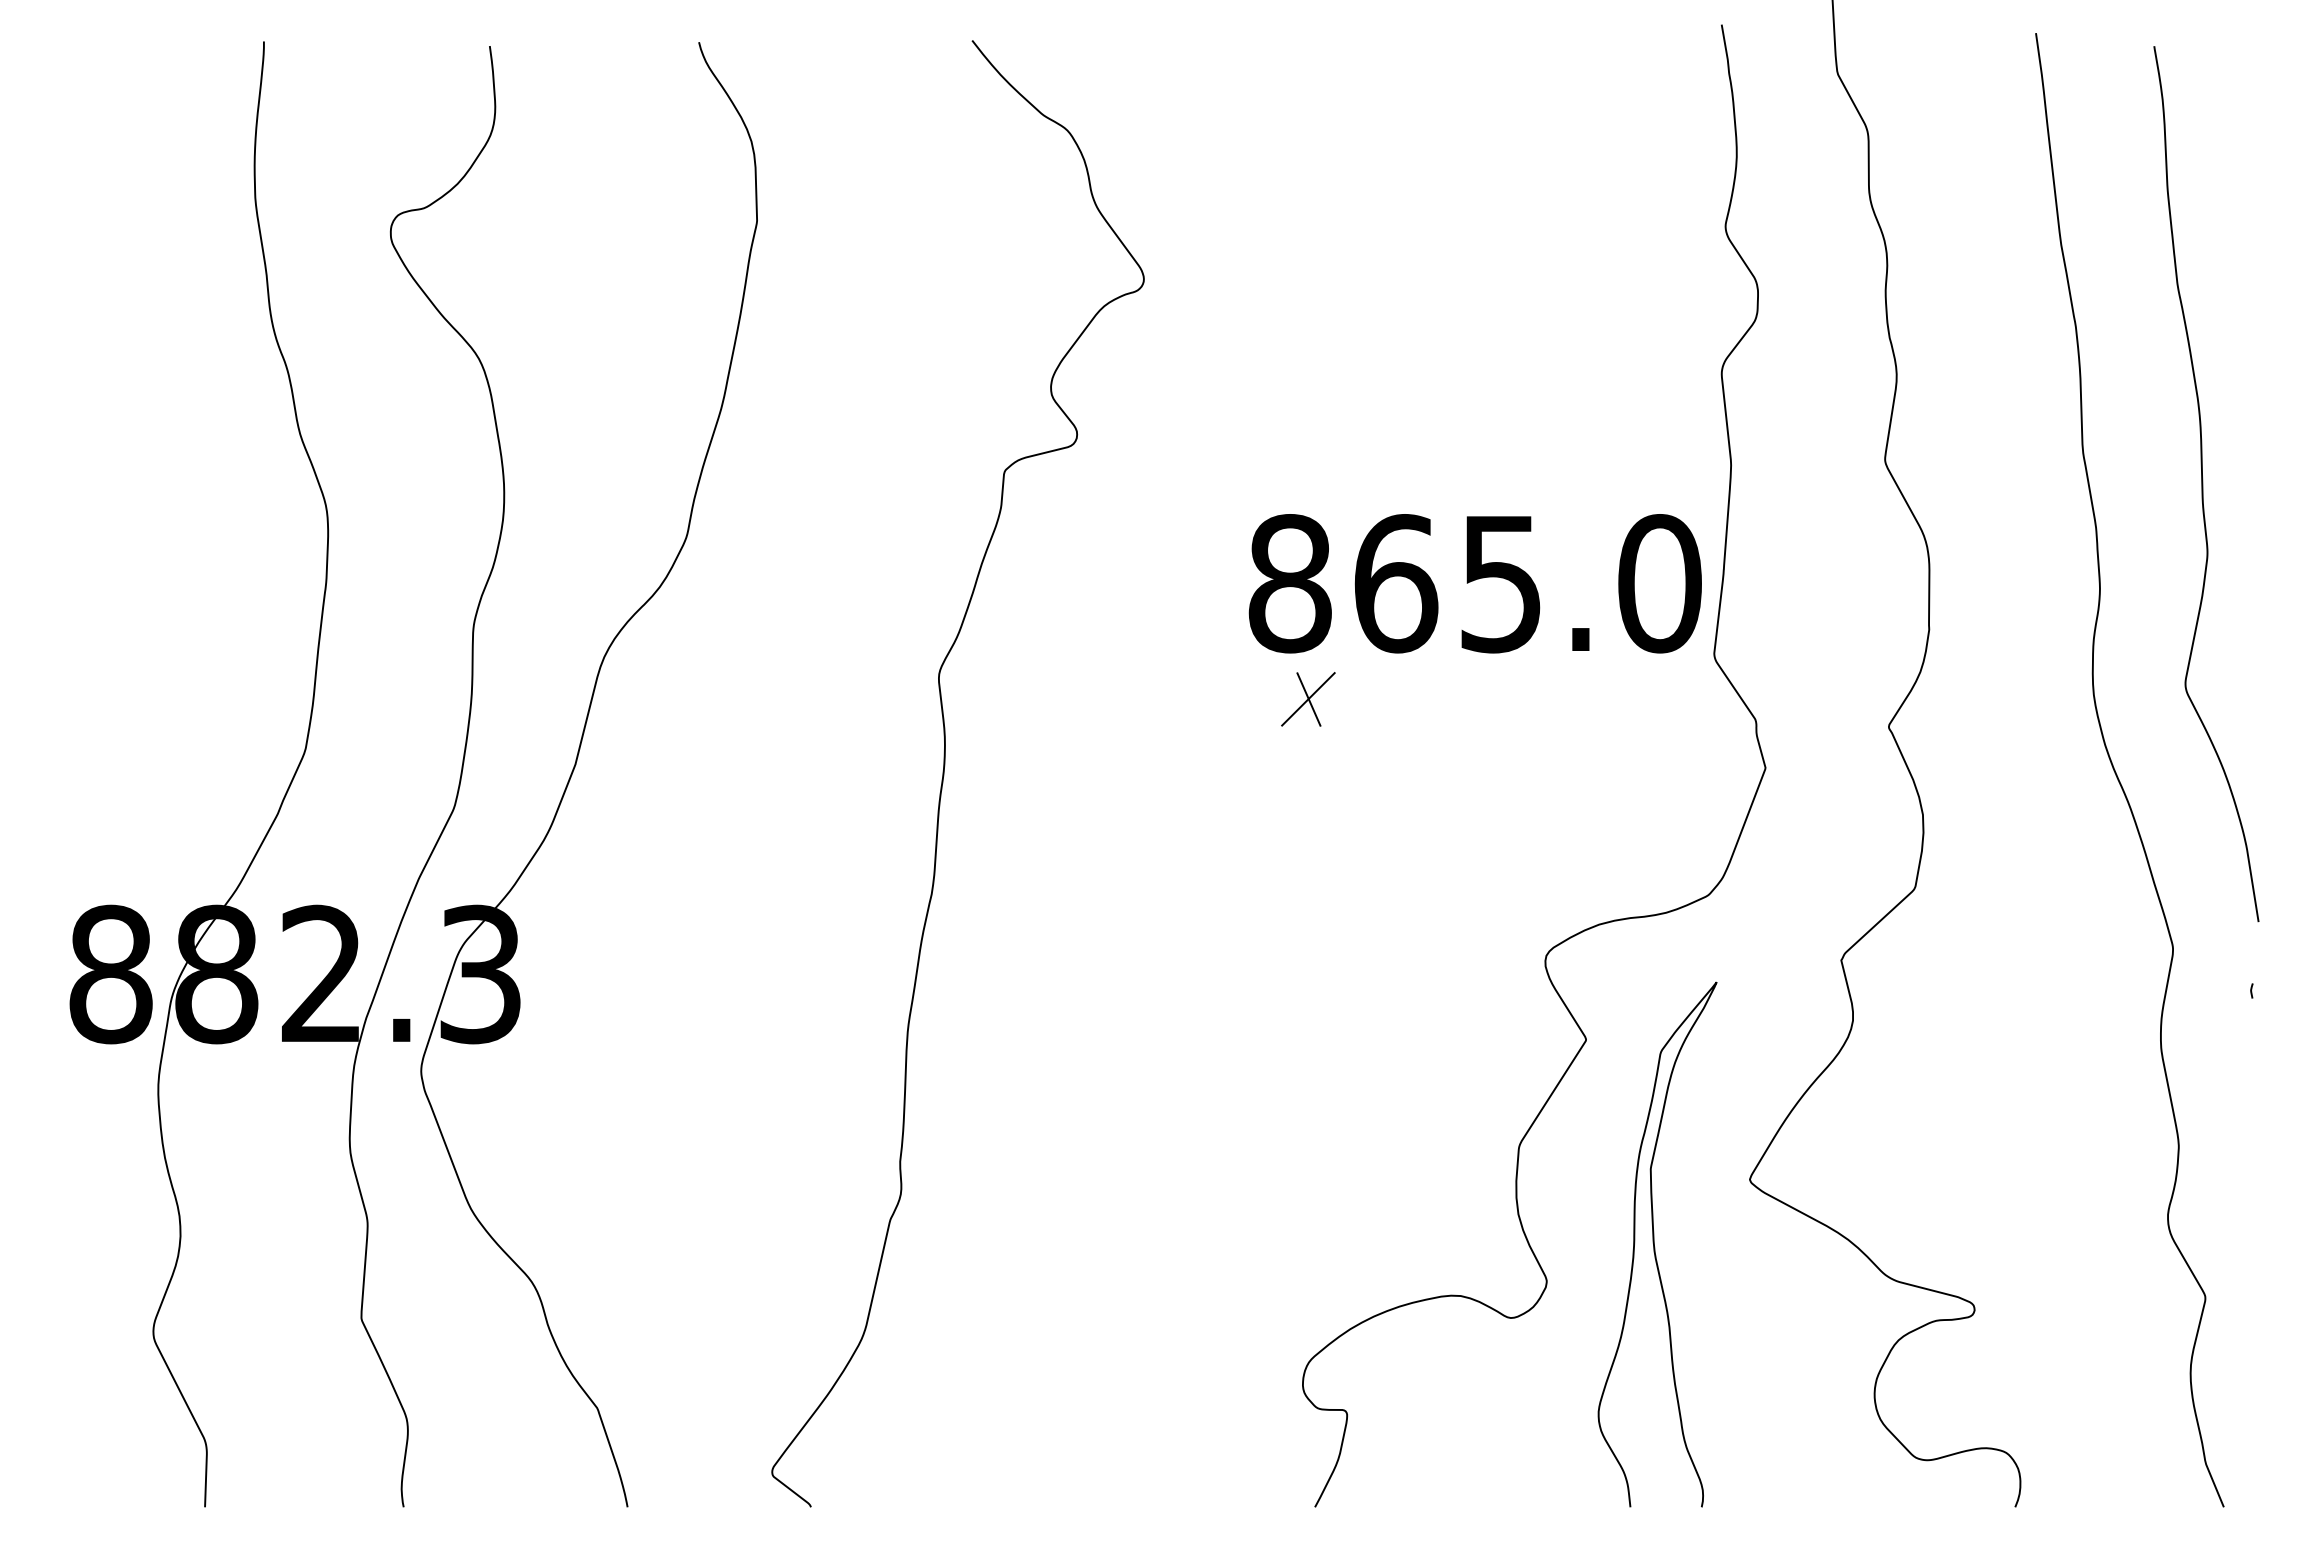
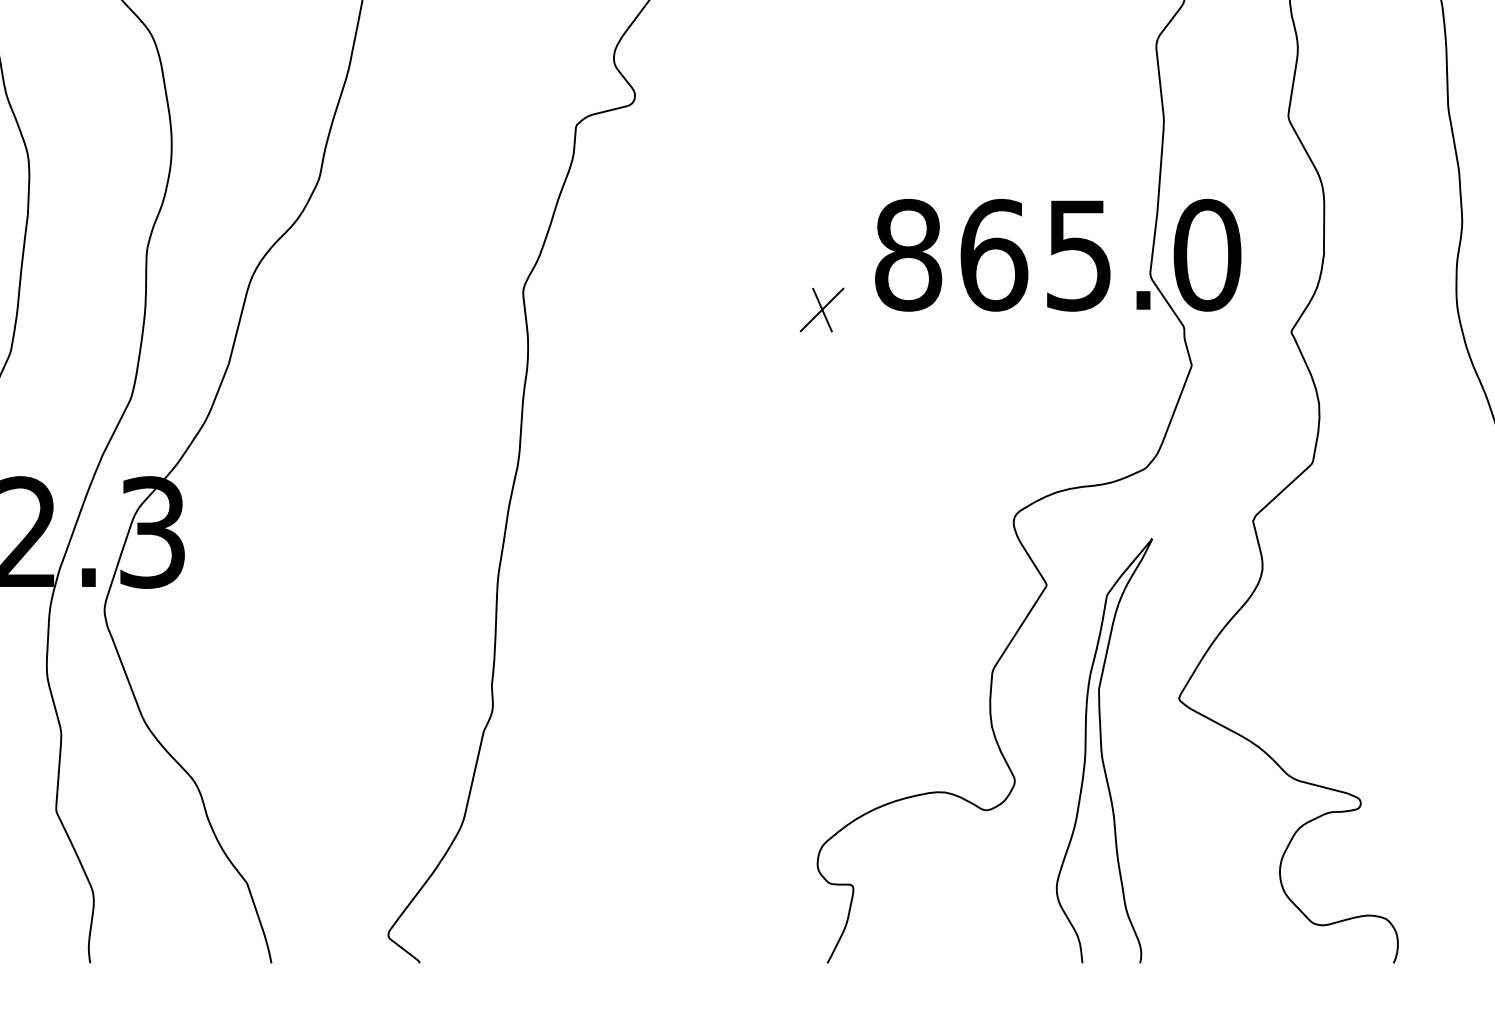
text: (1474, 583) -> (1057, 255), moved

